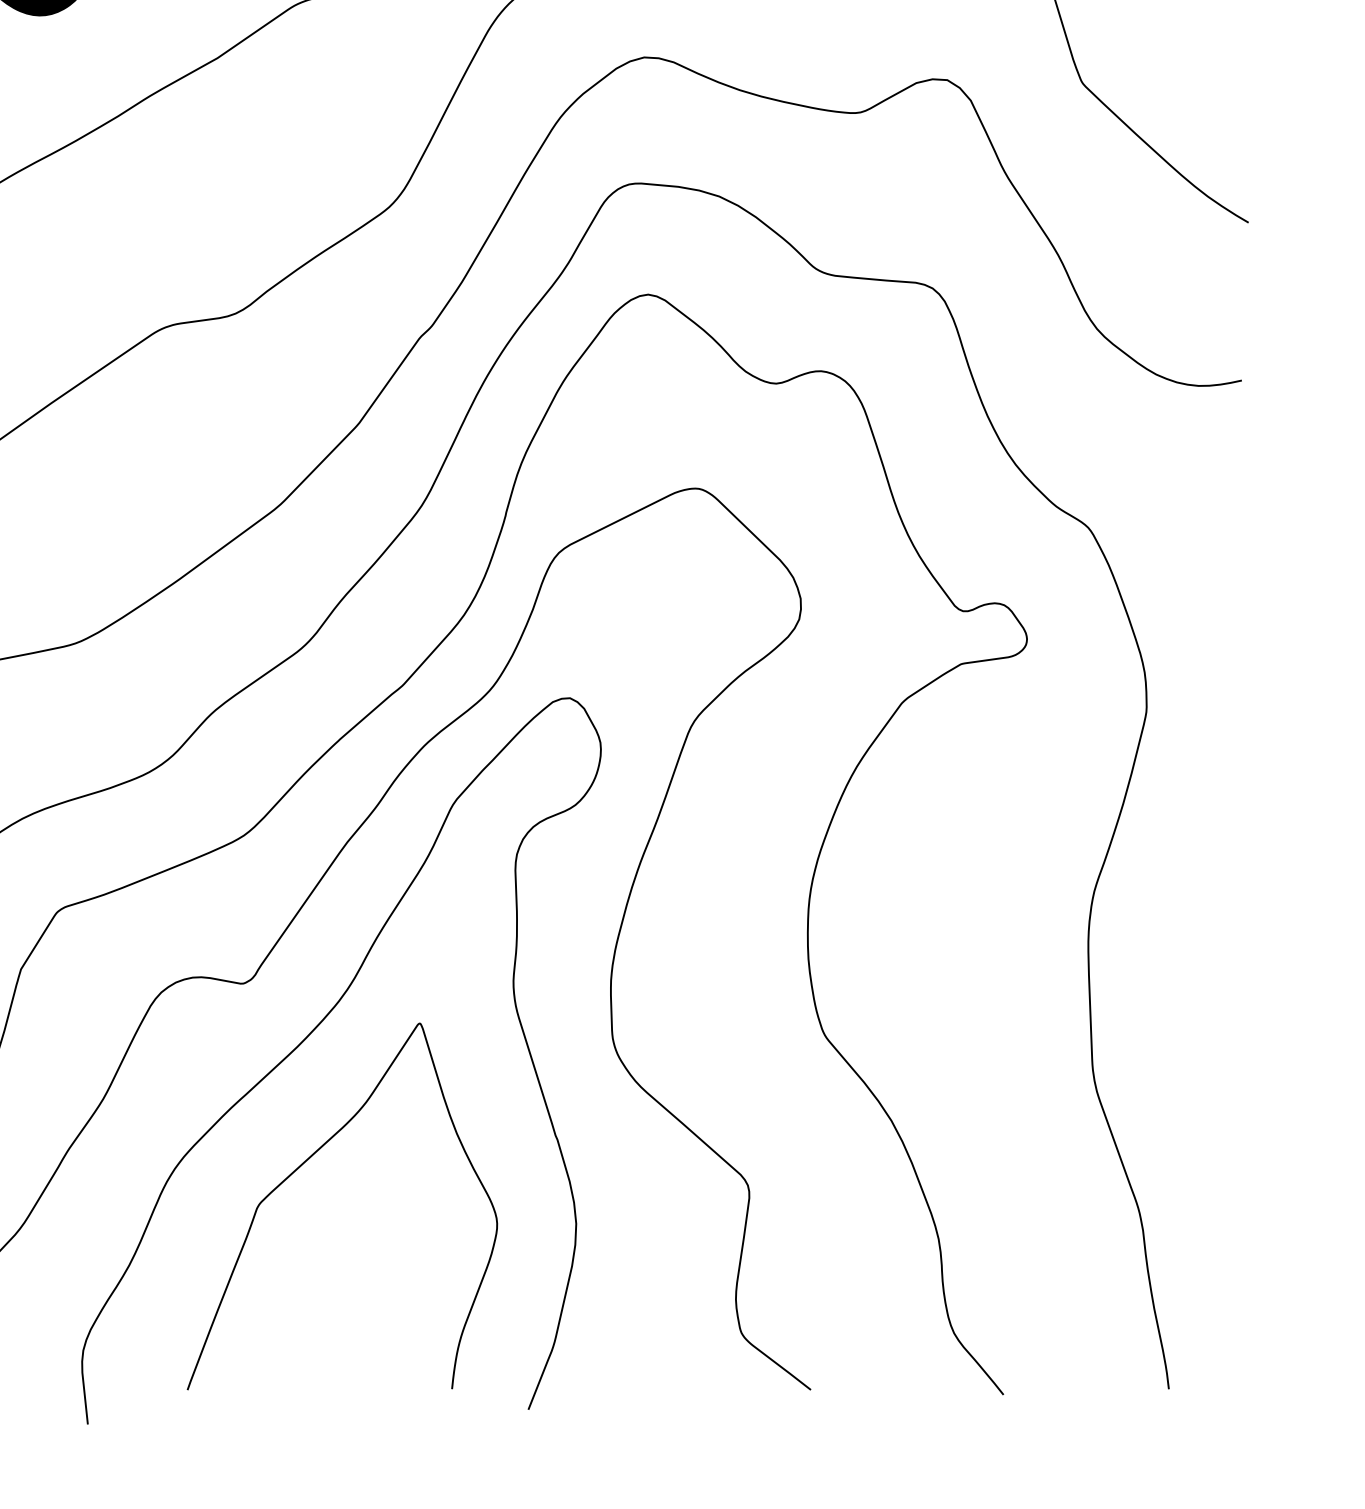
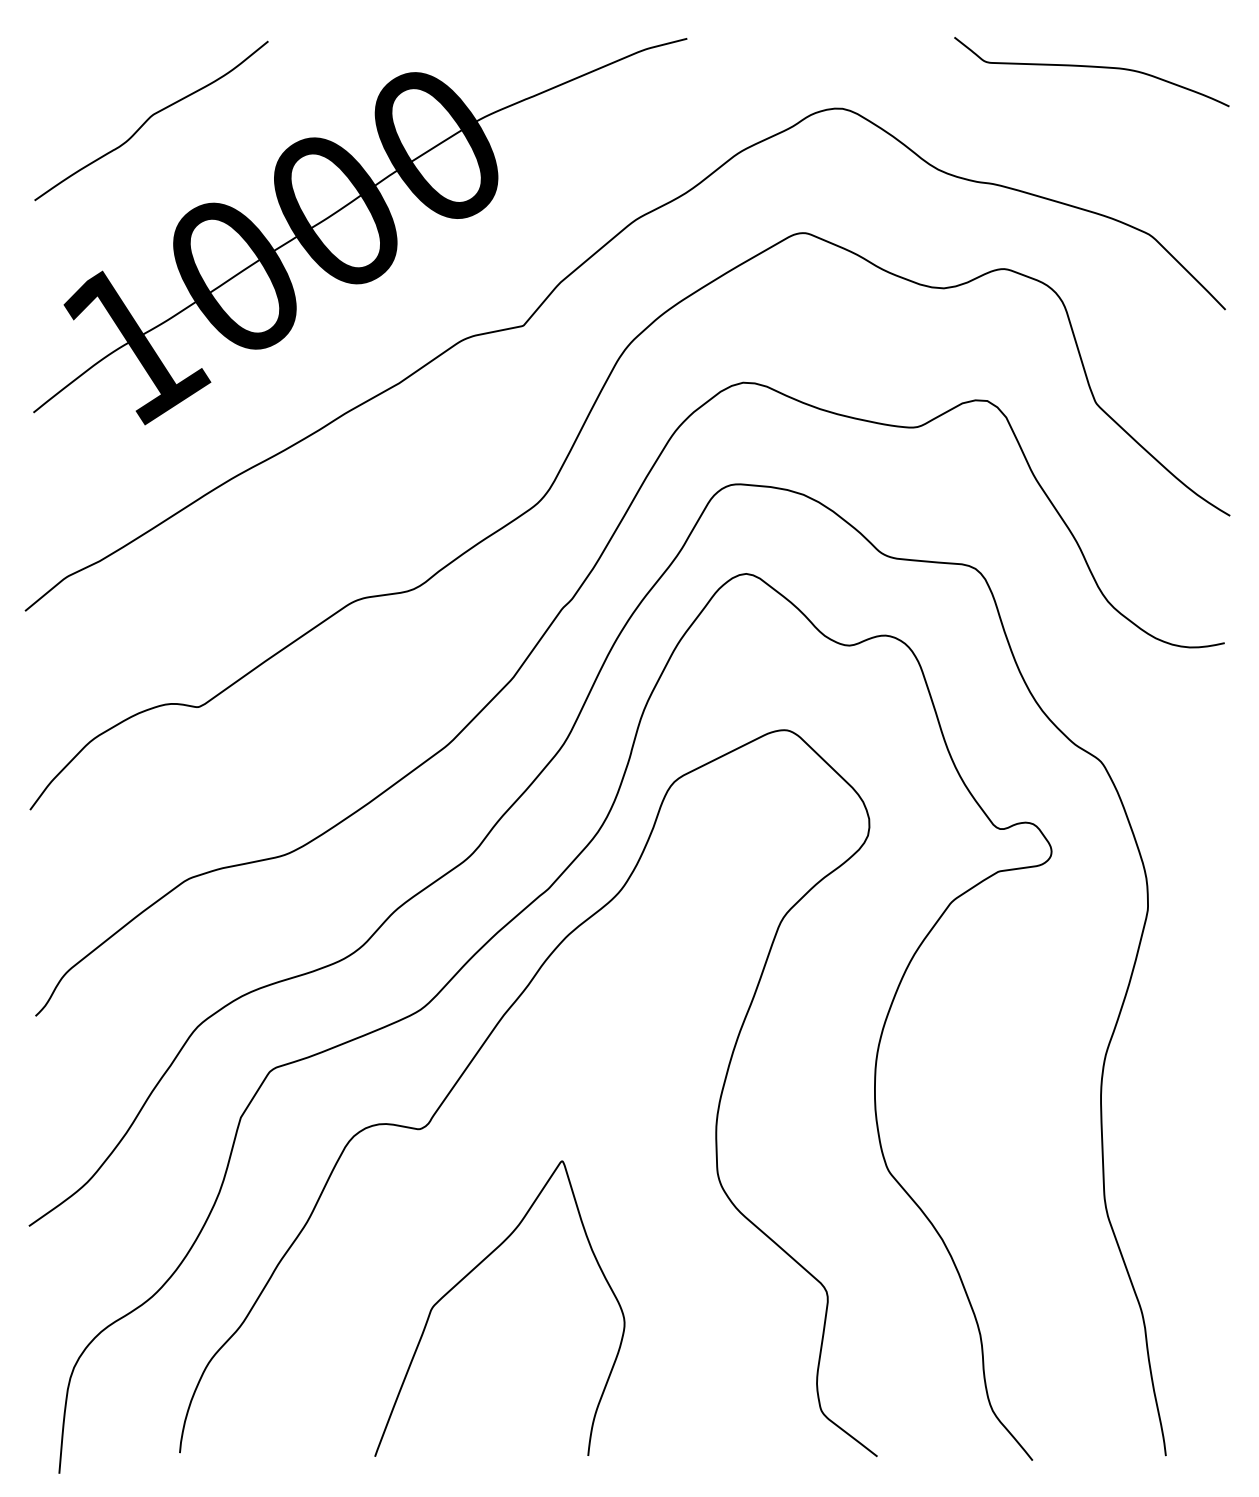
curve: (313, 1032) -> (476, 1168), removed

